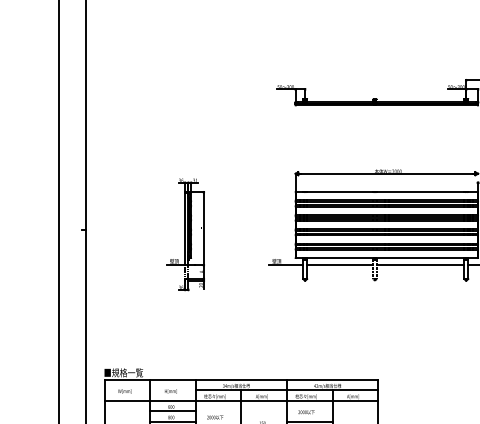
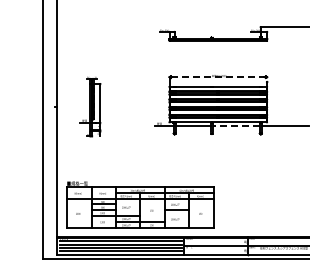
line: (387, 174) -> (218, 77), solid -> dashed
part: (185, 234) -> (90, 106), moved
line: (418, 265) -> (235, 126), solid -> dashed

